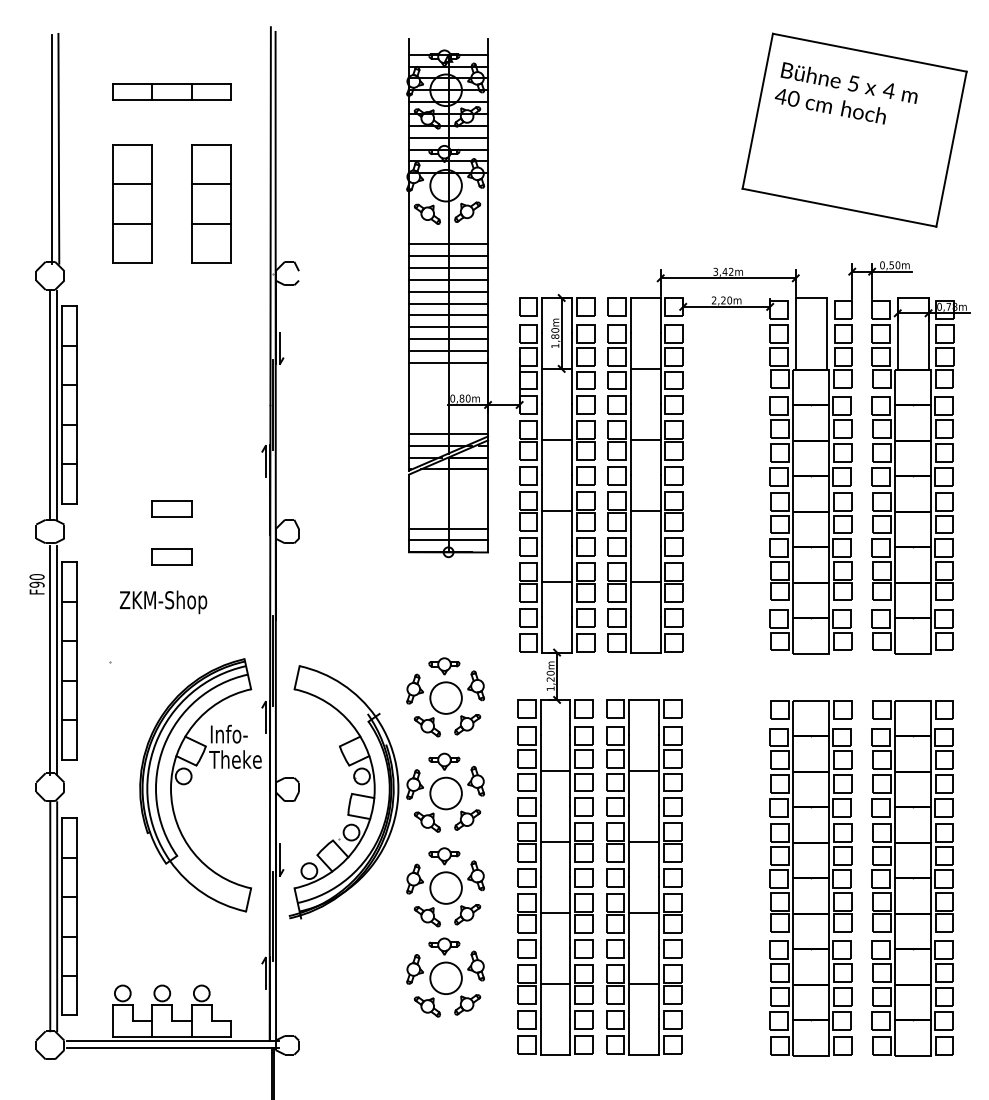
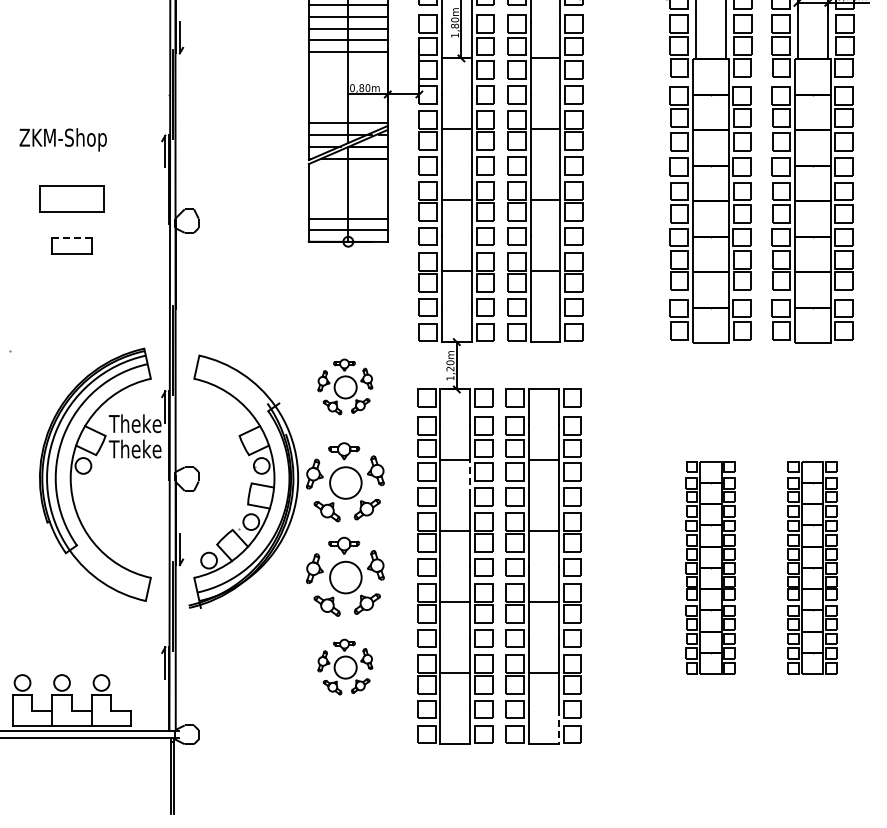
part: (171, 508) -> (71, 198), size x1.6
line: (172, 548) -> (72, 238), solid -> dashed
text: (163, 602) -> (63, 140), moved
part: (445, 697) -> (345, 387), size x0.7
text: (235, 733) -> (135, 423), Info- -> Theke
line: (570, 788) -> (470, 478), solid -> dashed
part: (810, 878) -> (710, 568), size x0.6
part: (912, 878) -> (812, 568), size x0.6
part: (445, 977) -> (345, 667), size x0.7
line: (659, 1036) -> (559, 726), solid -> dashed

